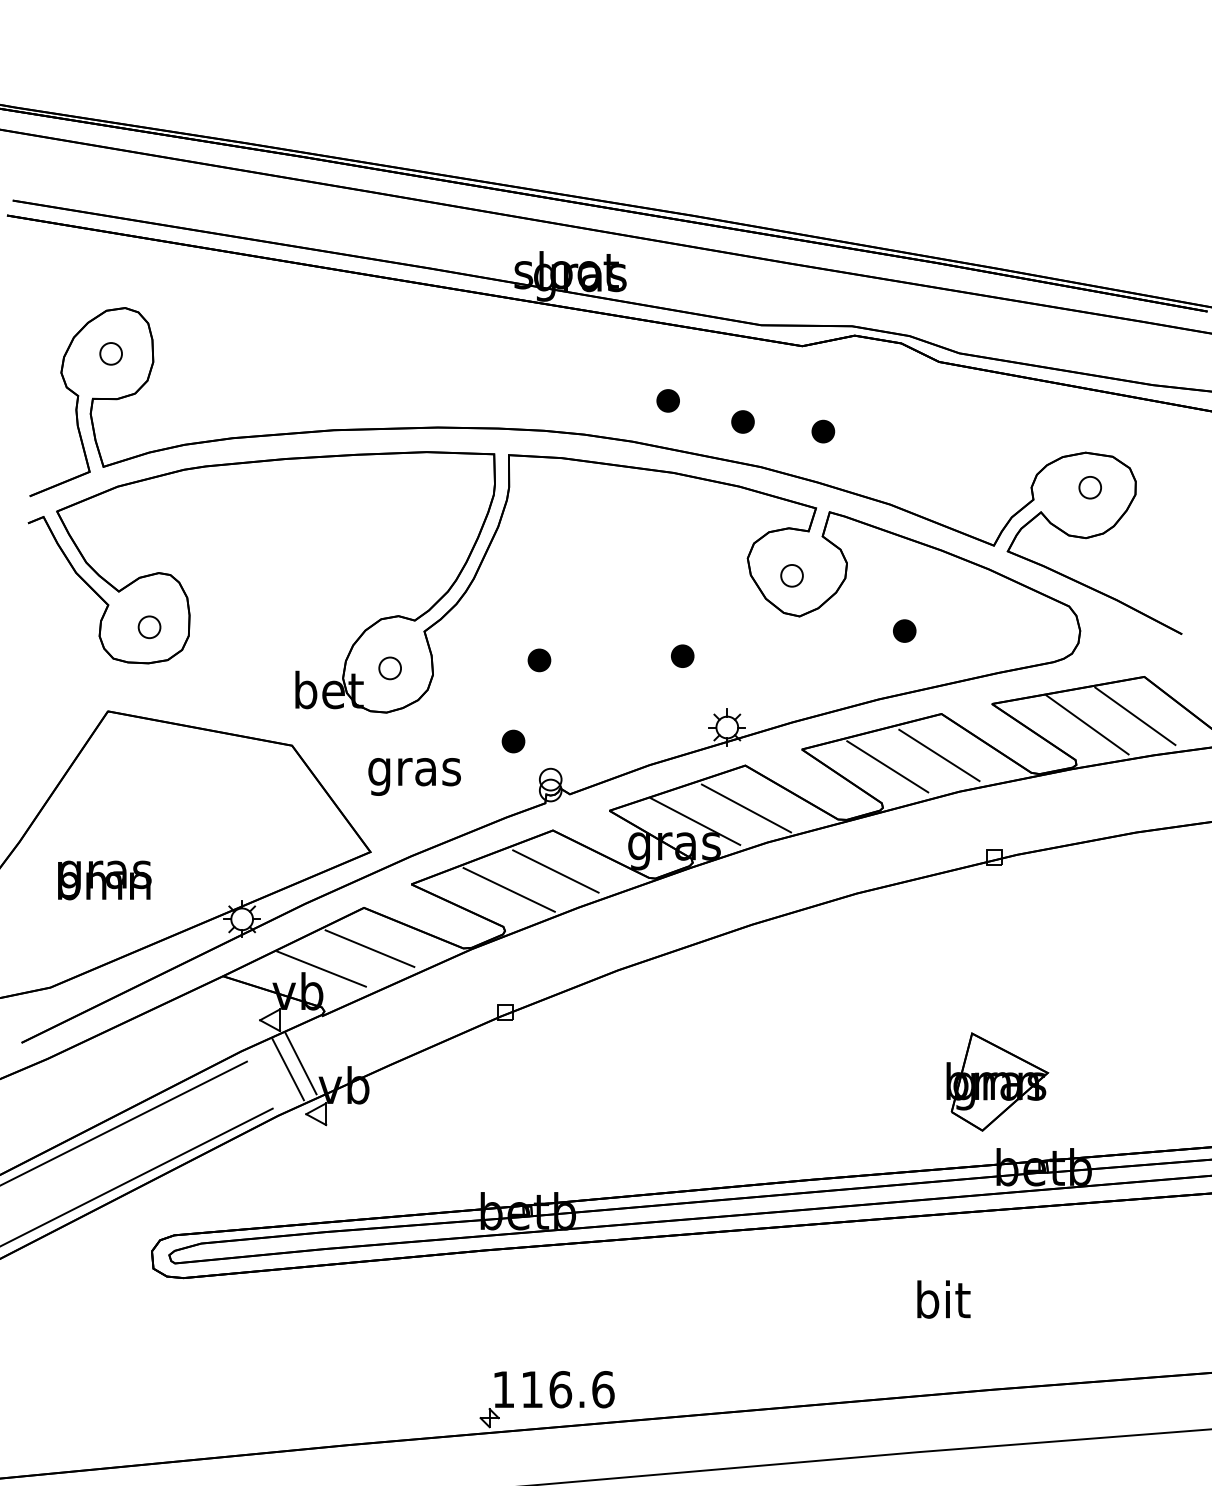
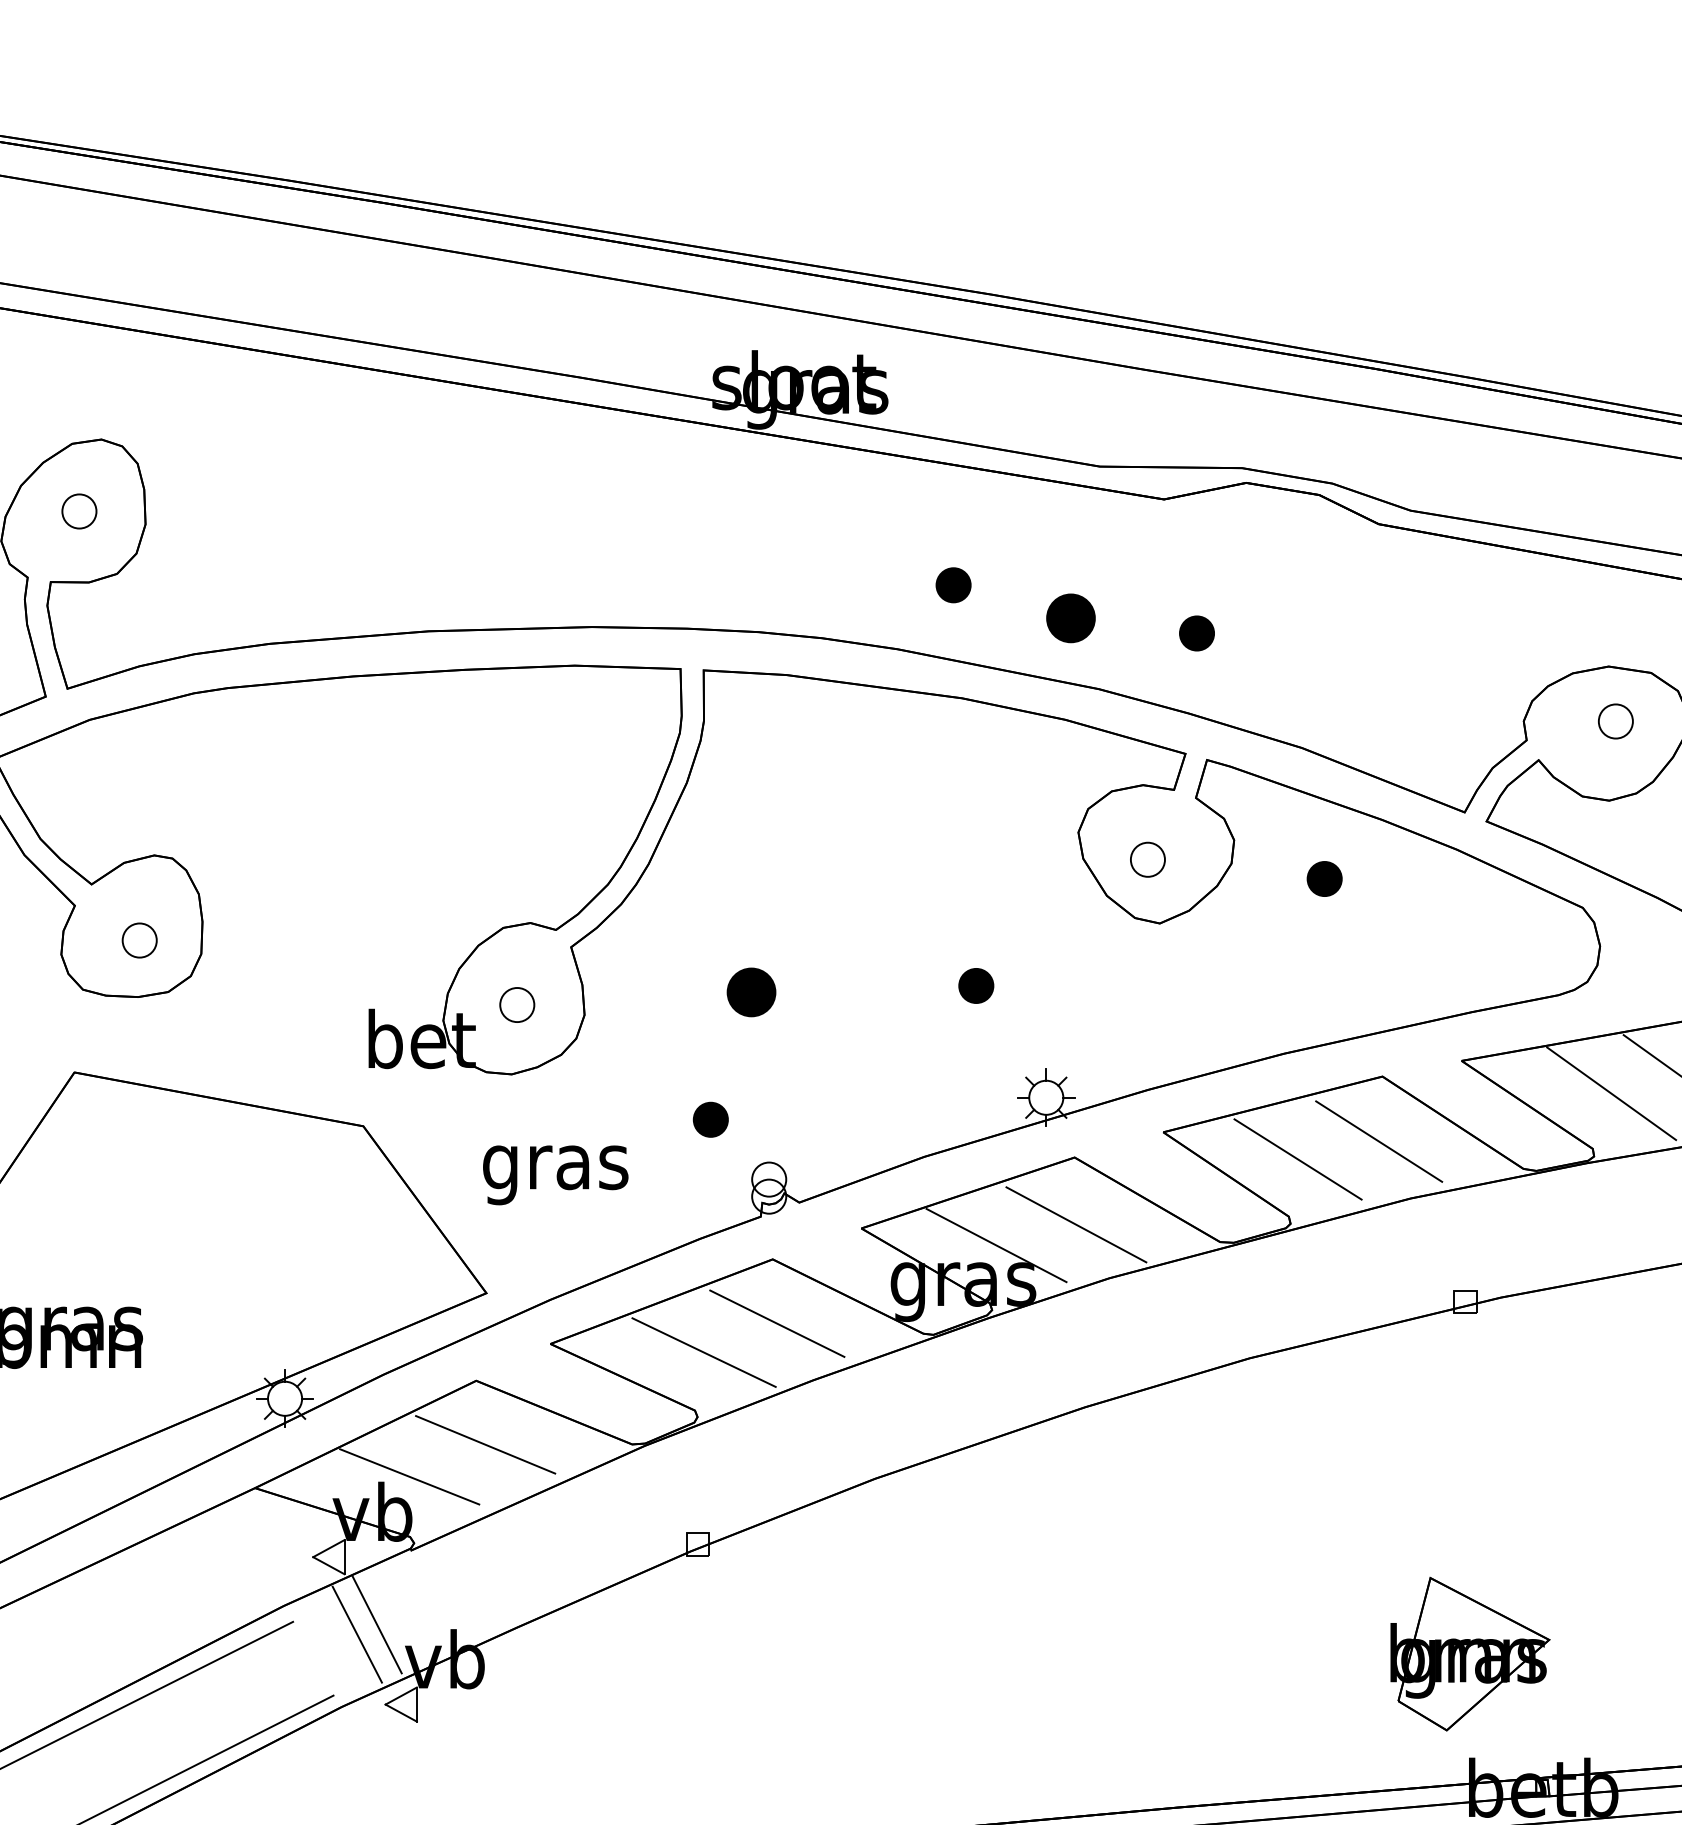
part: (742, 421) -> (1070, 617), size x1.4
part: (904, 630) -> (1324, 878), moved
part: (539, 660) -> (751, 992), size x1.4

